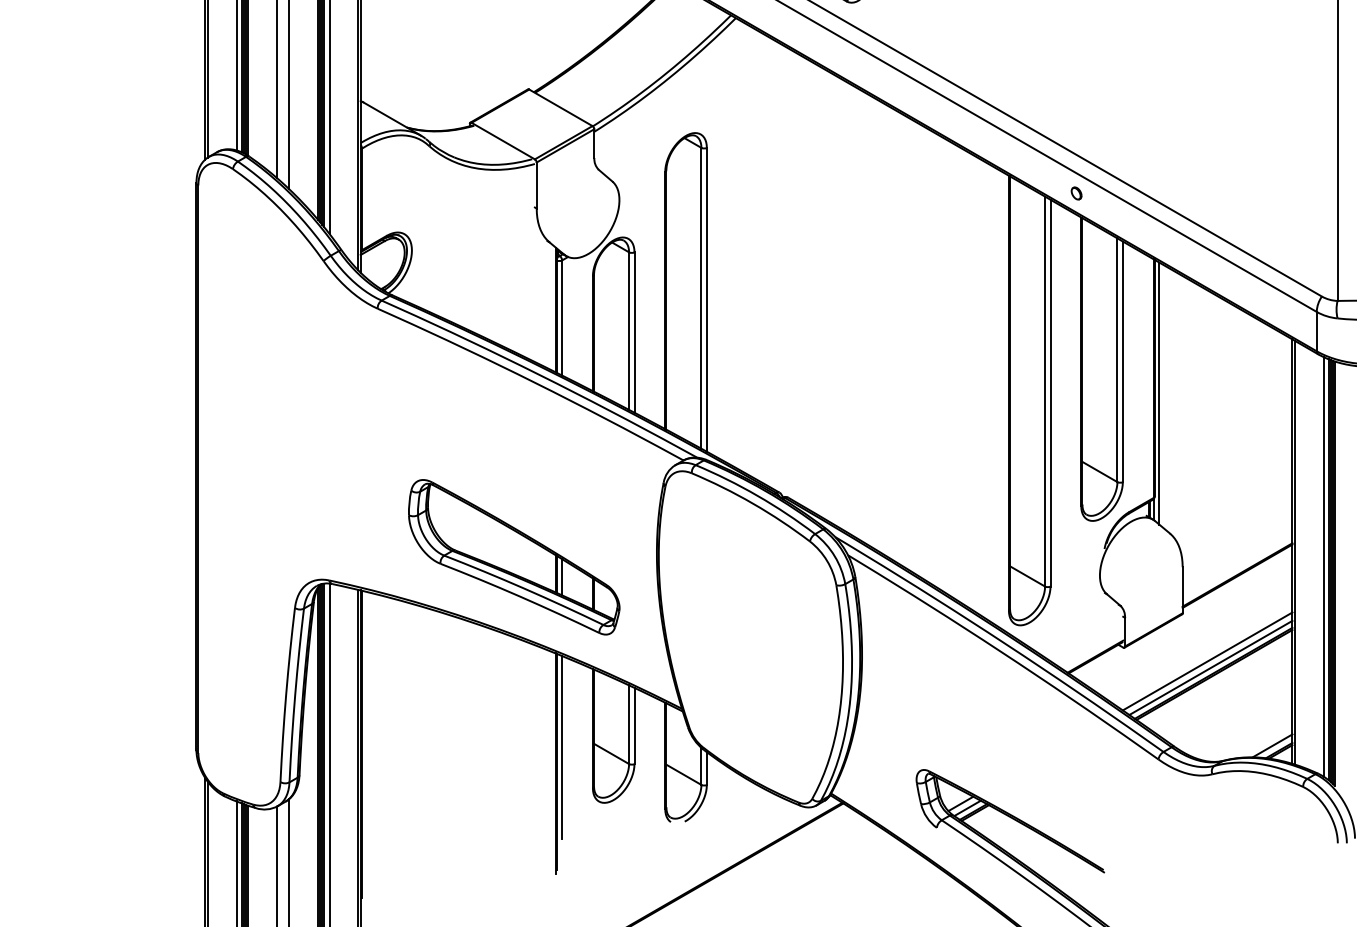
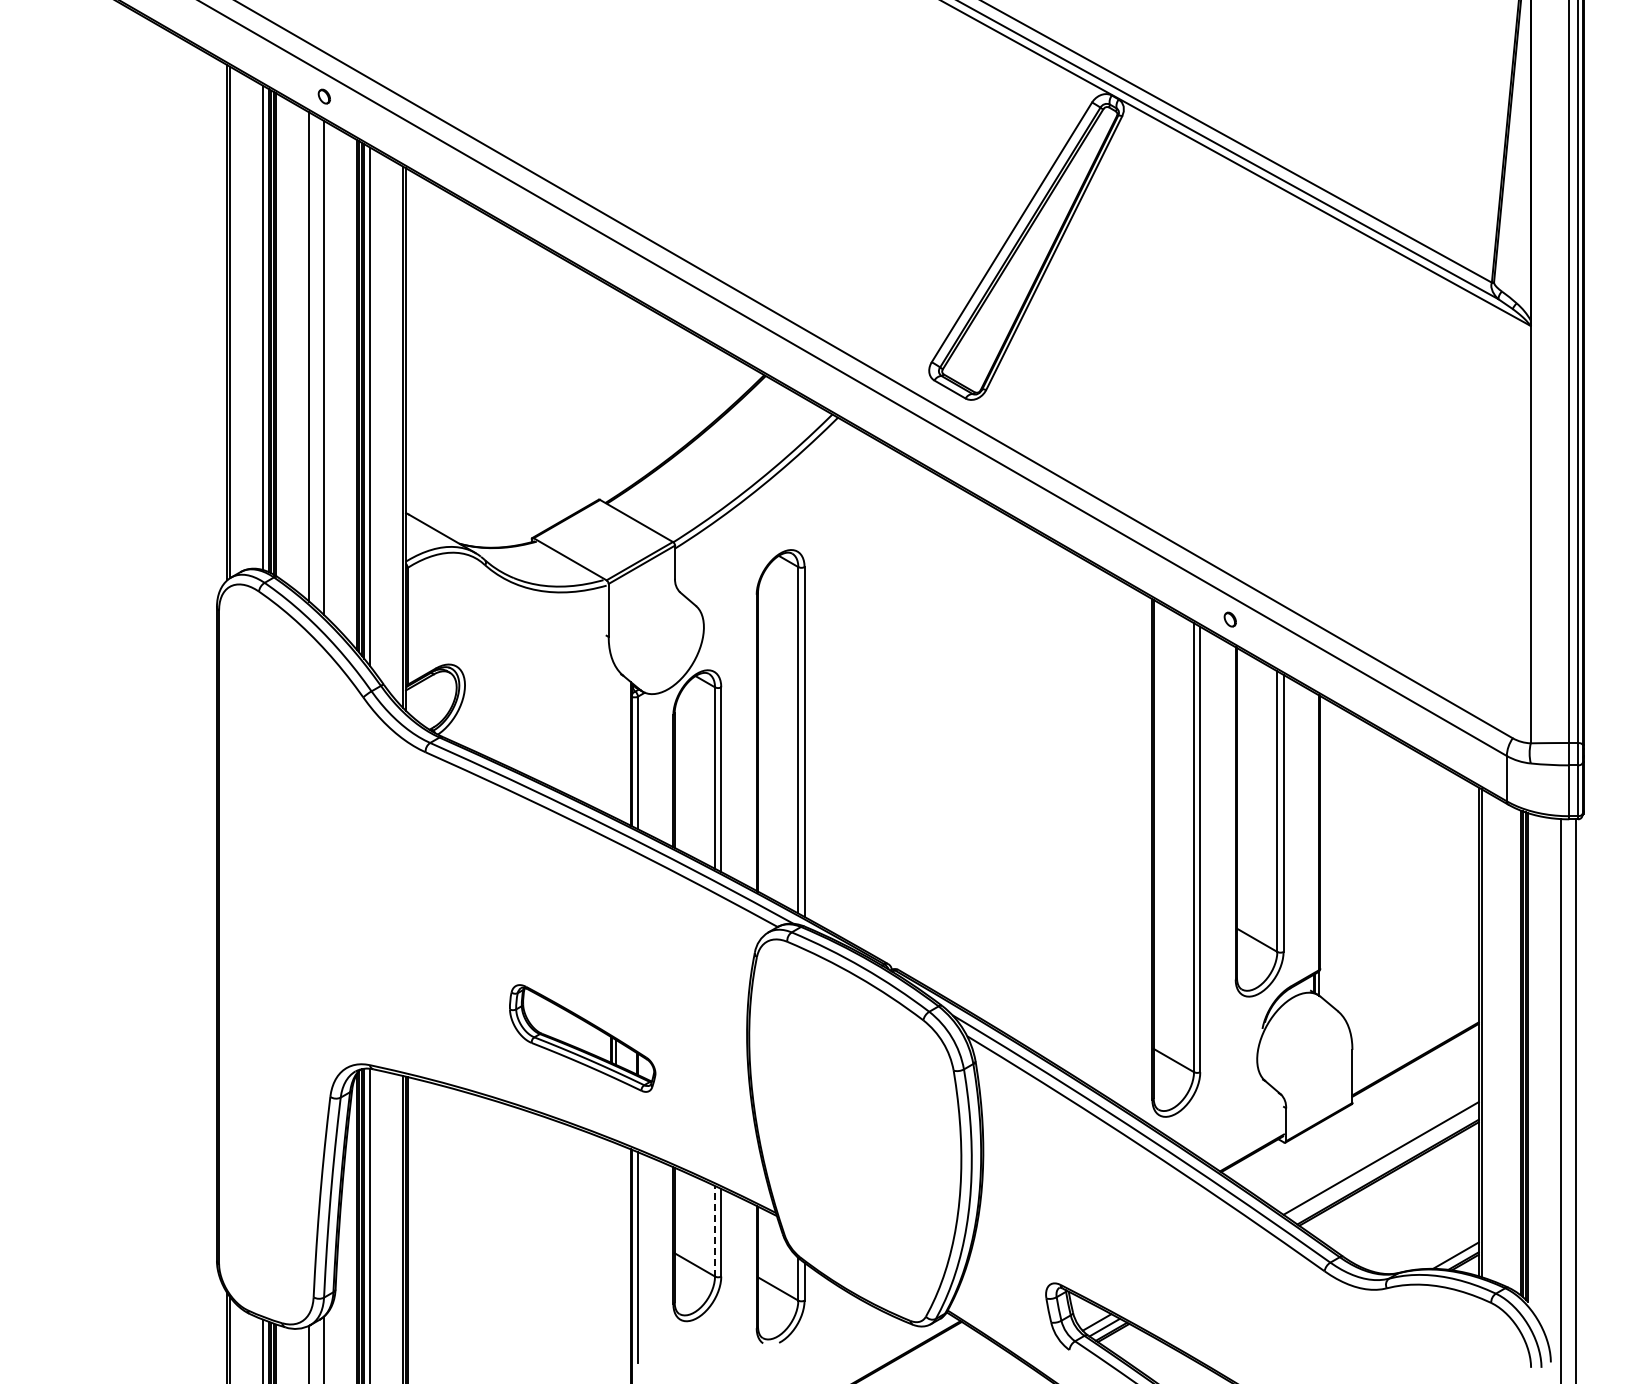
line: (1159, 393) -> (1325, 849), removed
part: (513, 557) -> (582, 1038), size x0.6
line: (1323, 566) -> (1514, 1049), removed
line: (1210, 667) -> (1384, 1165), removed
line: (629, 724) -> (715, 1230), solid -> dashed

